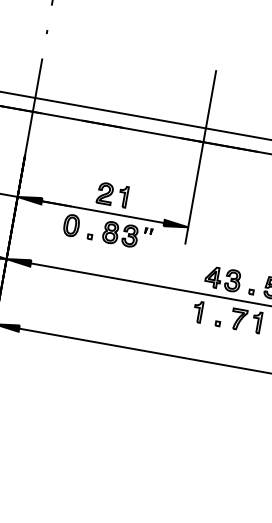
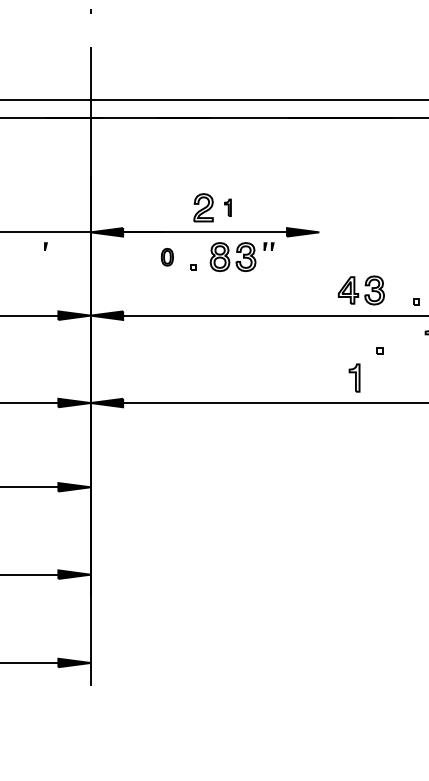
line: (200, 157) -> (319, 138), removed
part: (123, 196) -> (227, 207), size x0.6
part: (71, 225) -> (167, 257), size x0.6
part: (222, 278) -> (360, 290), moved
part: (198, 311) -> (354, 377), moved
part: (238, 319) -> (406, 340), removed

